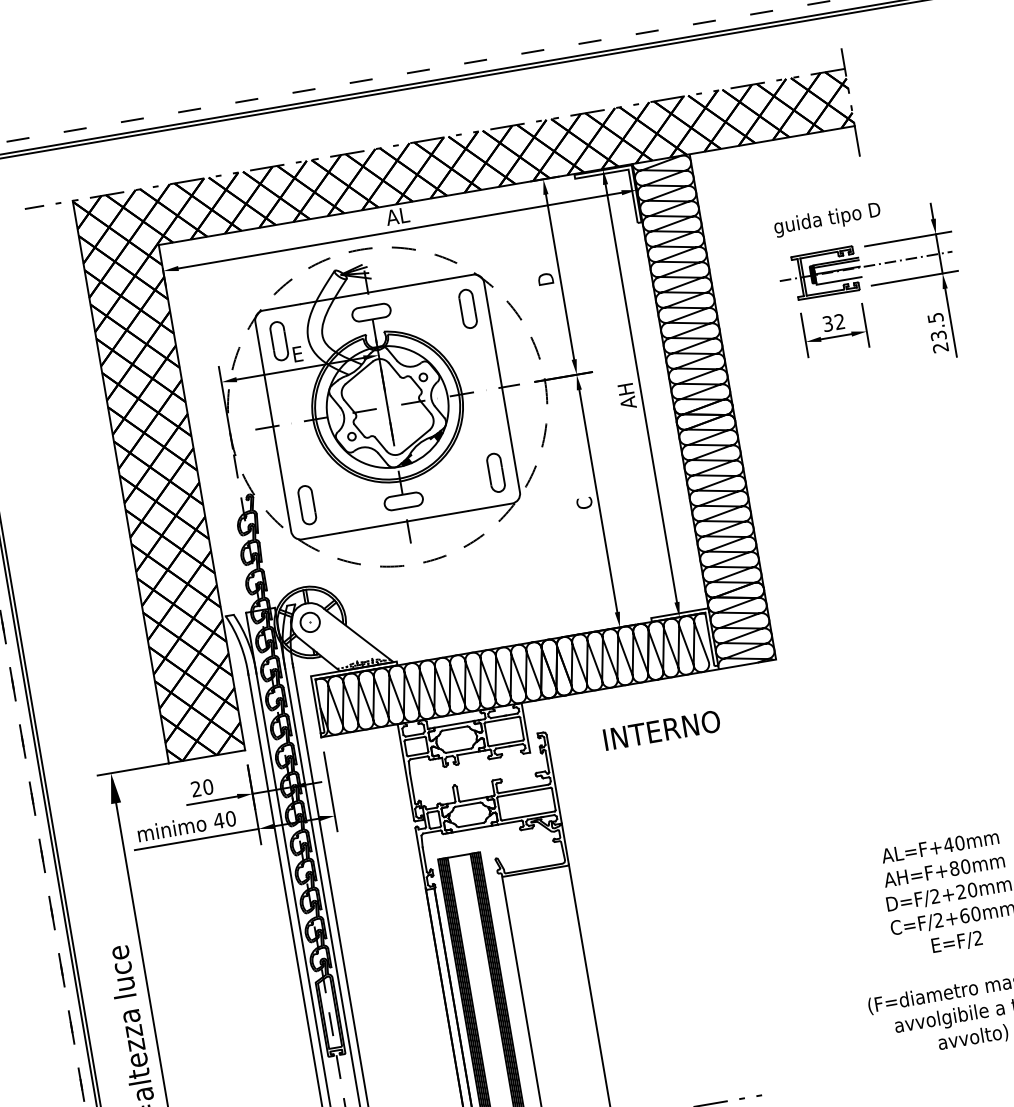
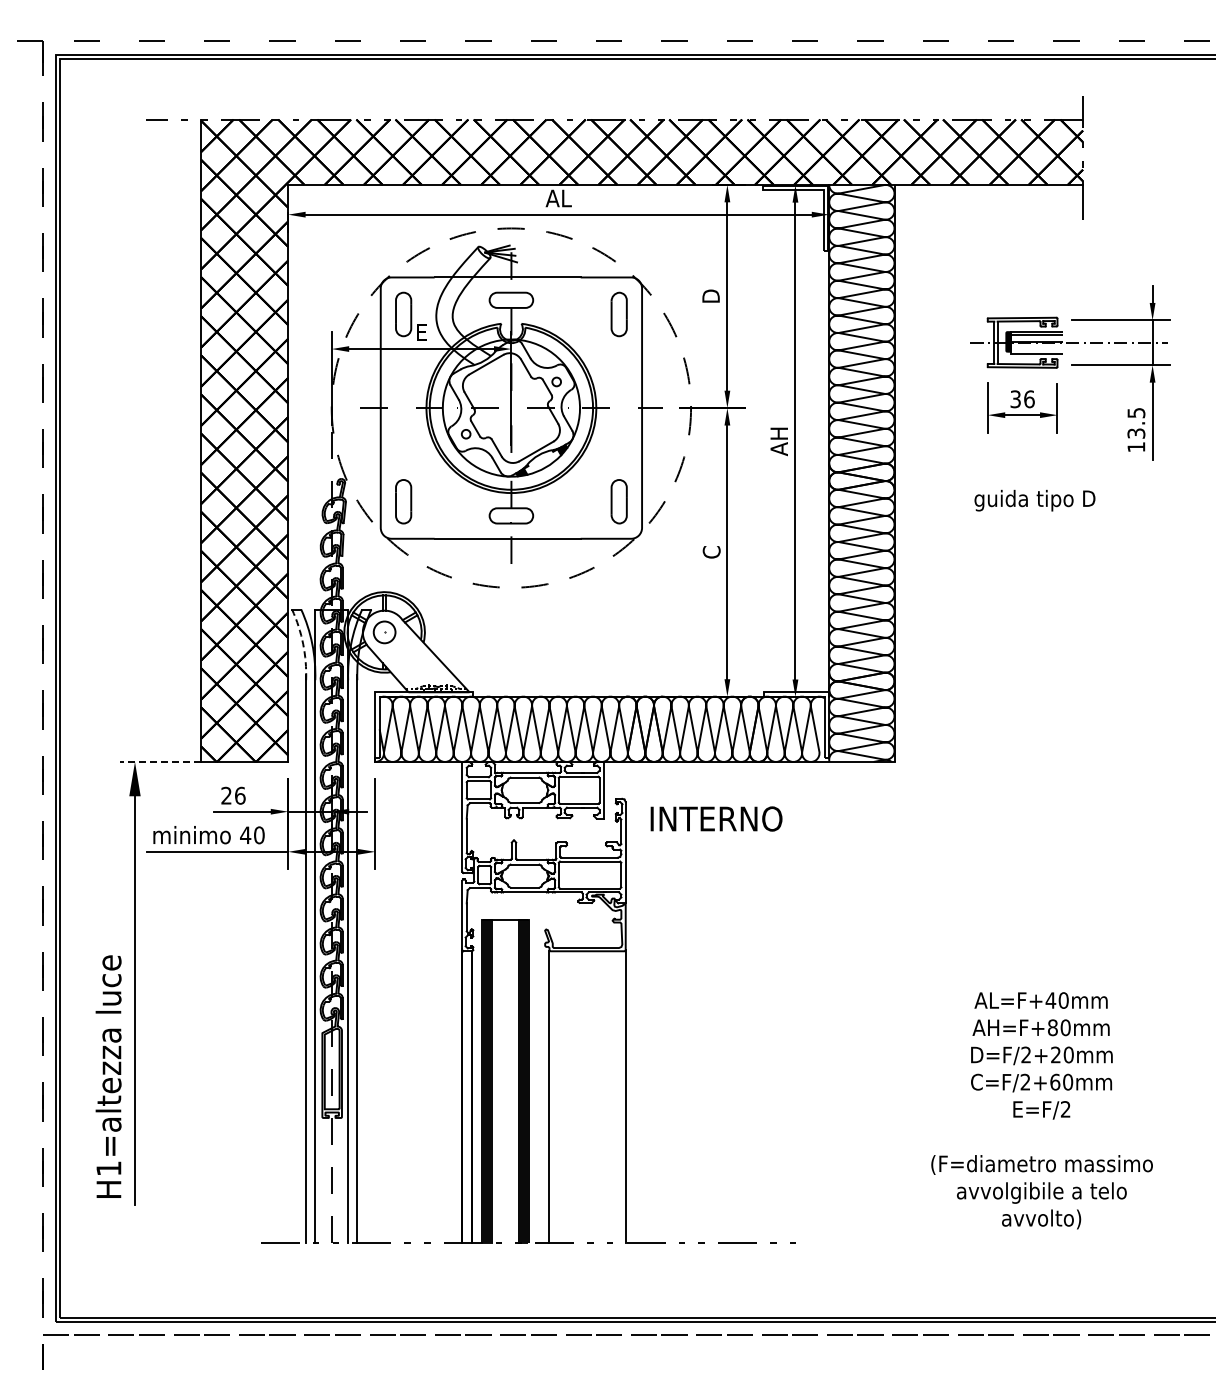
text: (827, 219) -> (1034, 500), moved
text: (840, 321) -> (1029, 399), 32 -> 36
text: (940, 348) -> (1135, 447), 23.5 -> 13.5
arc: (240, 645) -> (303, 644), solid -> dashed
text: (661, 730) -> (716, 818), moved
line: (133, 769) -> (160, 761), solid -> dashed
text: (208, 786) -> (240, 795), 20 -> 26

